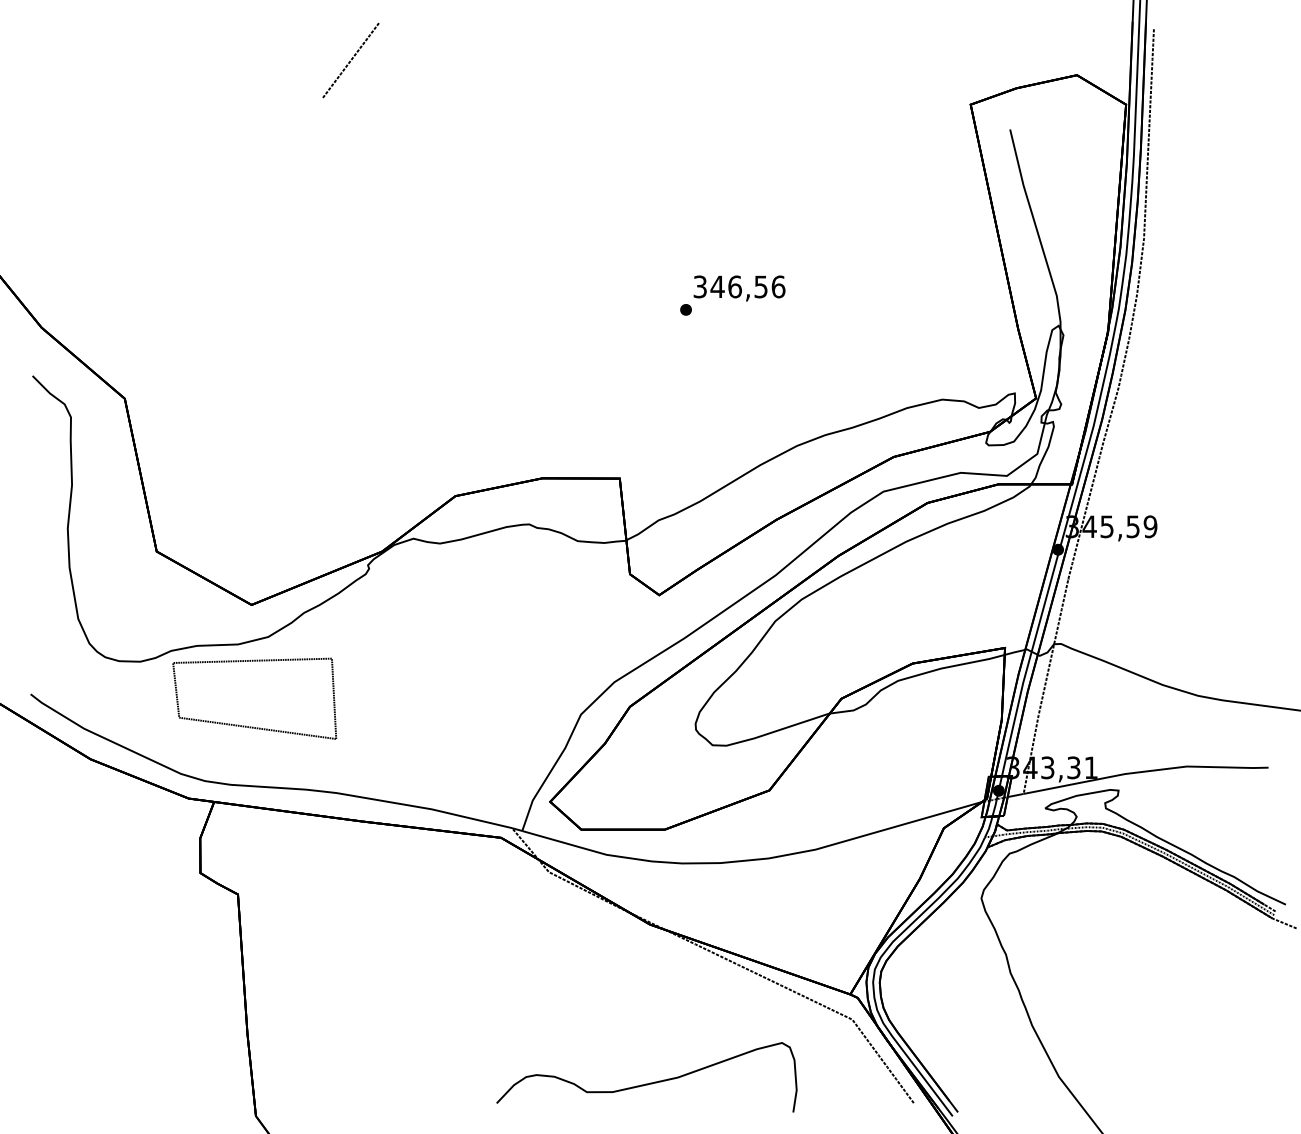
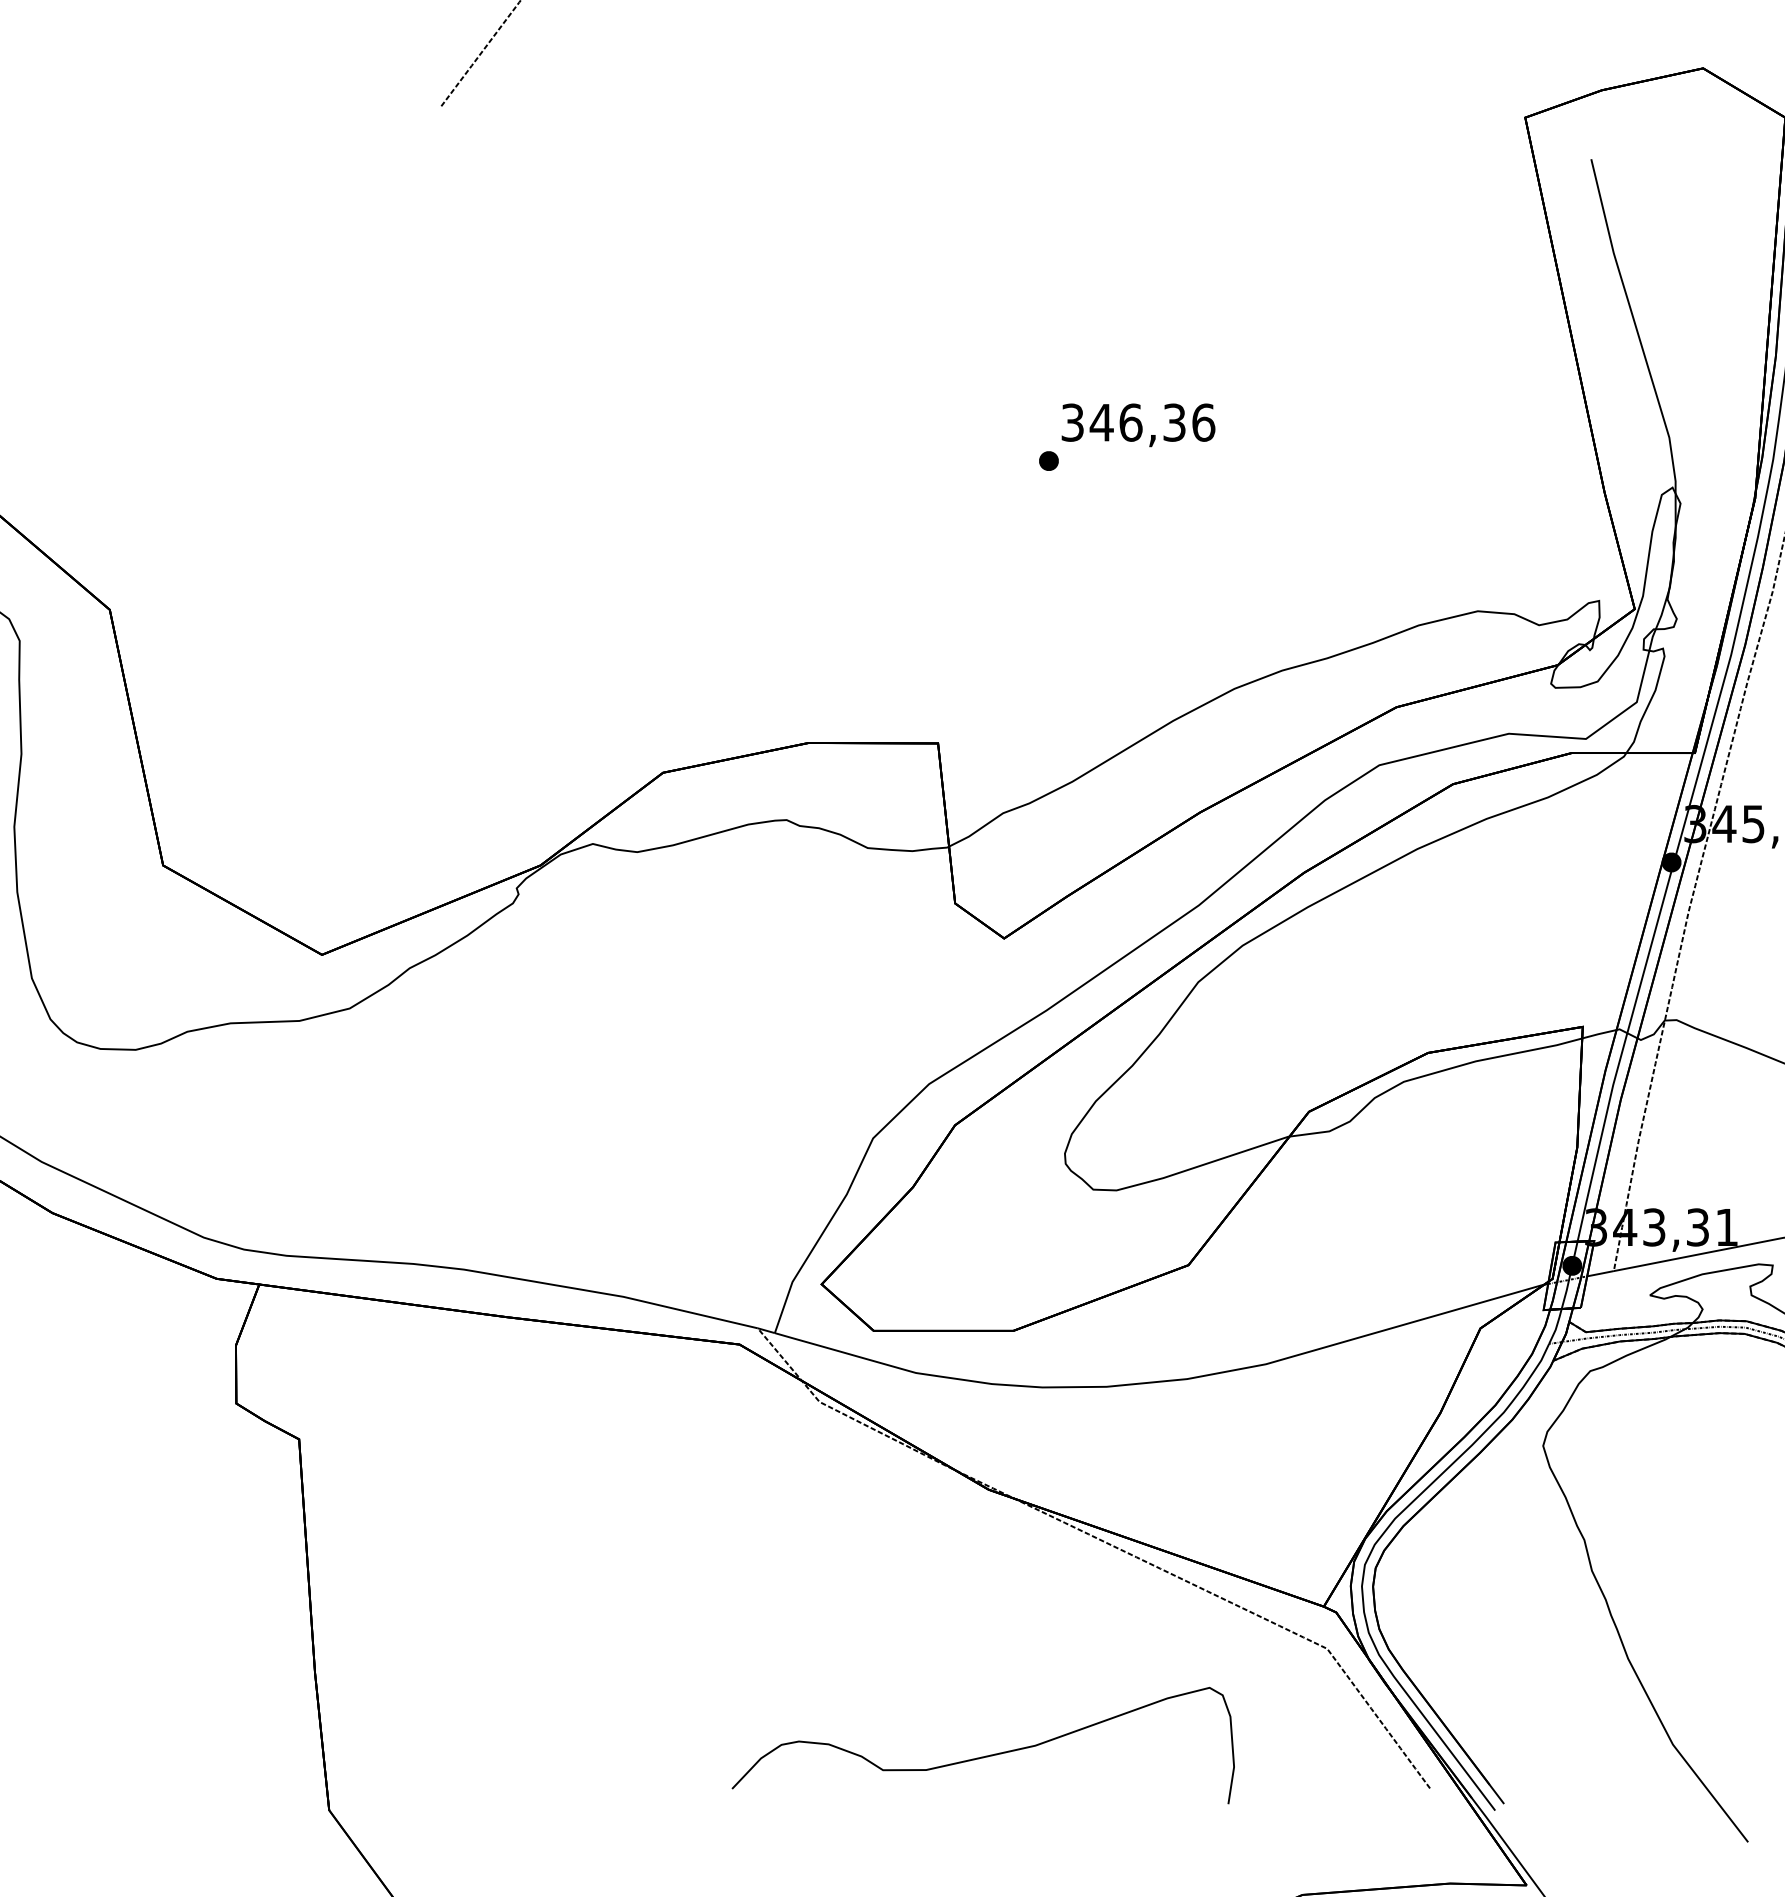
text: (761, 286) -> (1175, 421), 346,56 -> 346,36
part: (254, 698) -> (326, 1111), removed

